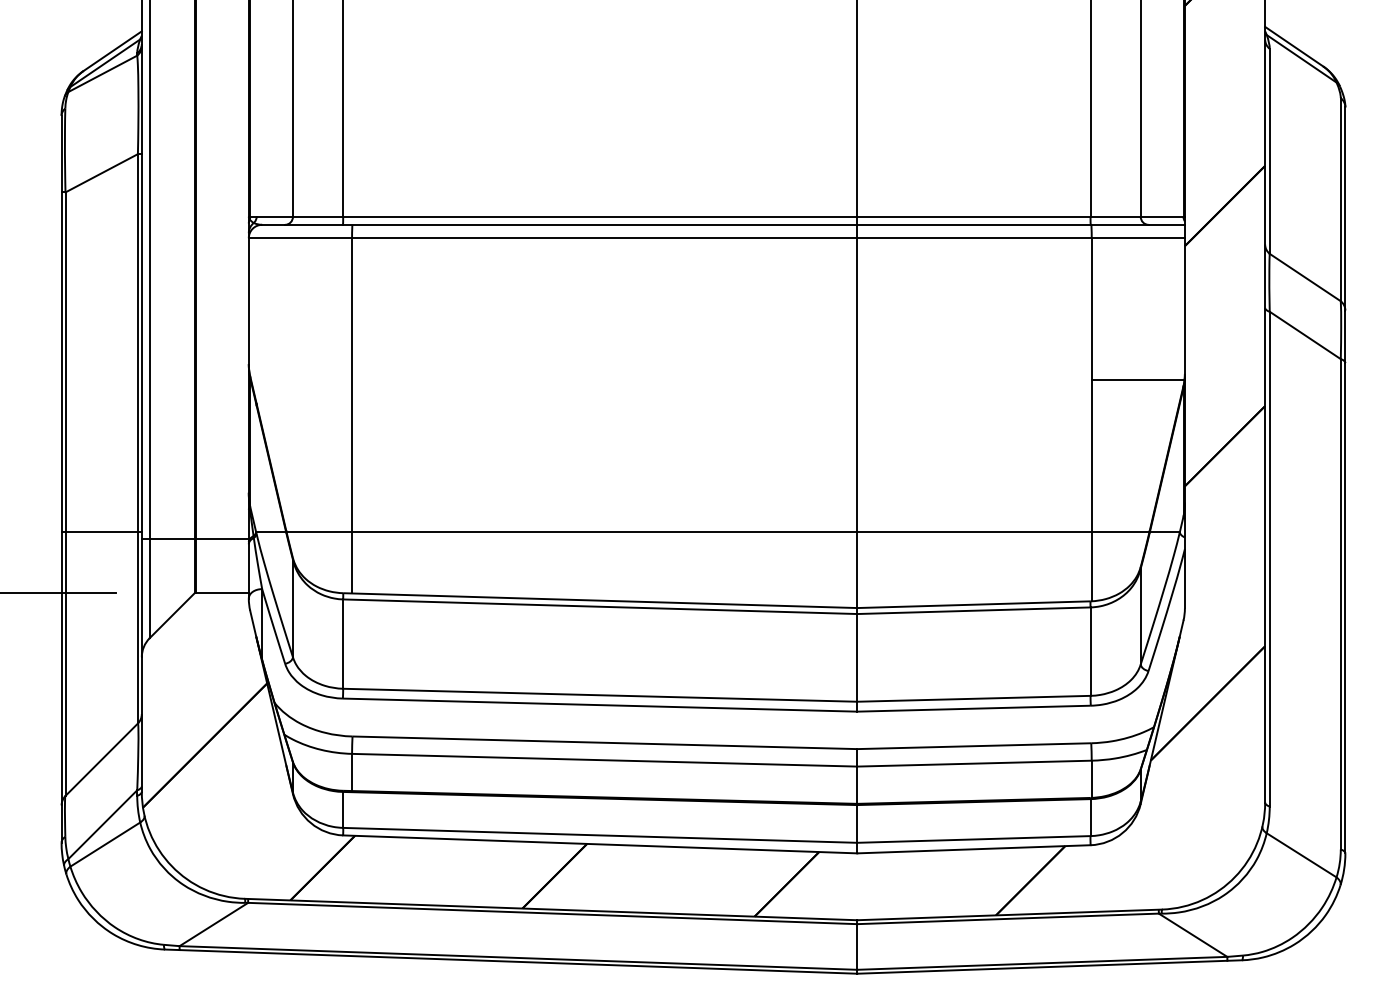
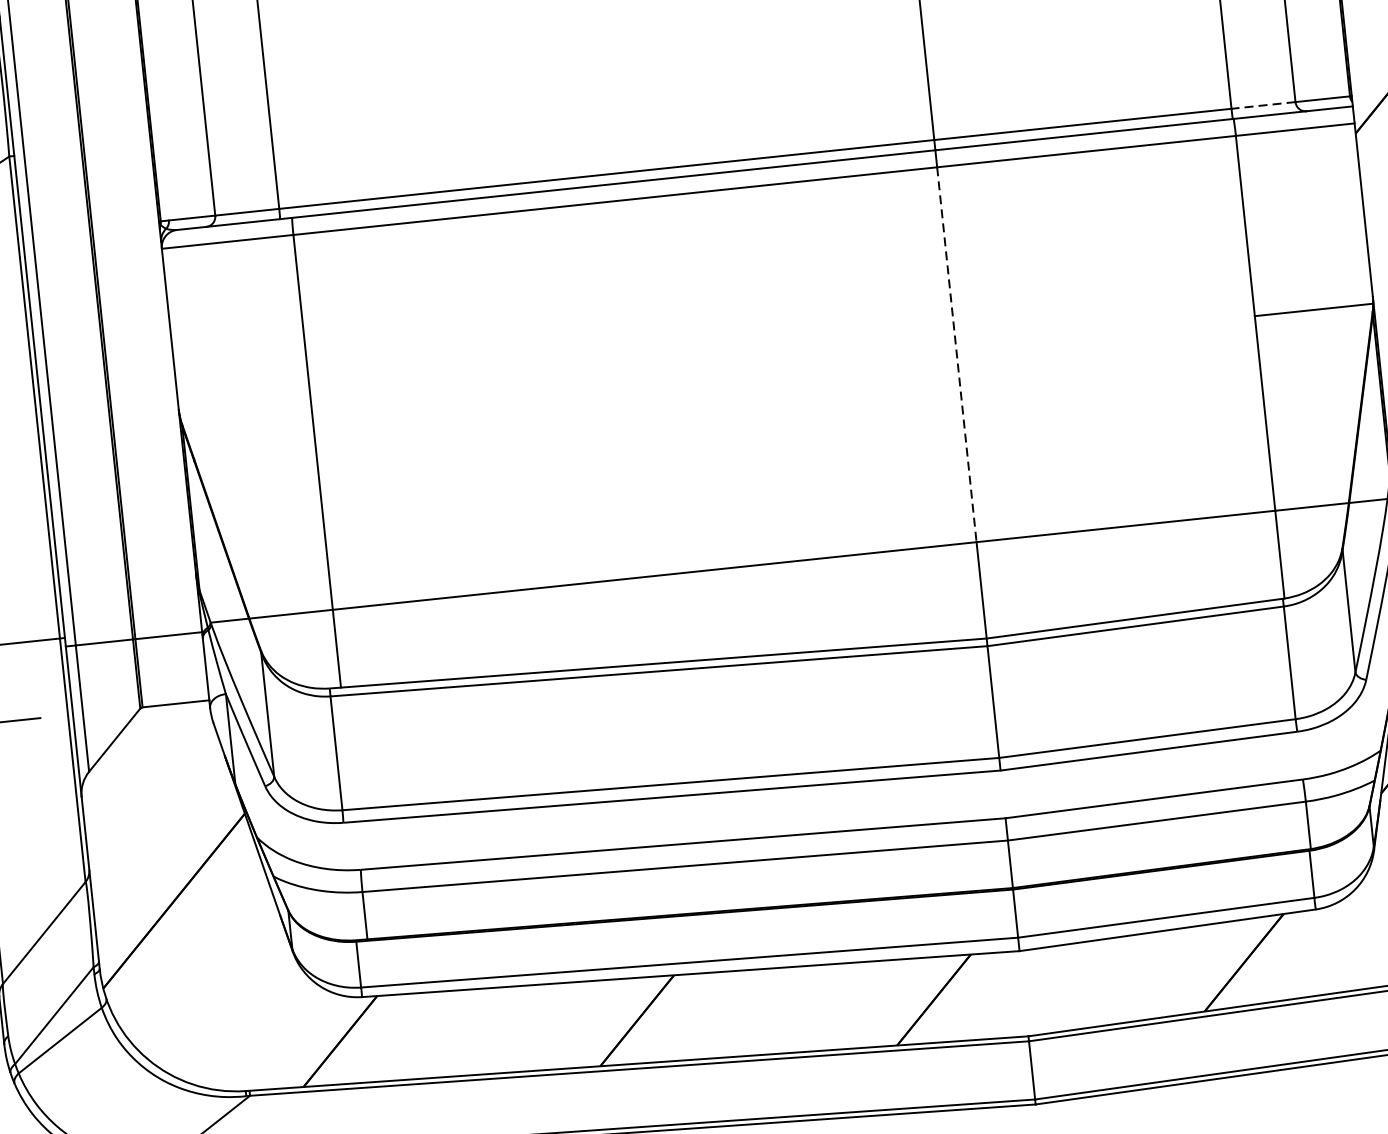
line: (1115, 216) -> (1263, 105), solid -> dashed
line: (857, 385) -> (957, 354), solid -> dashed

